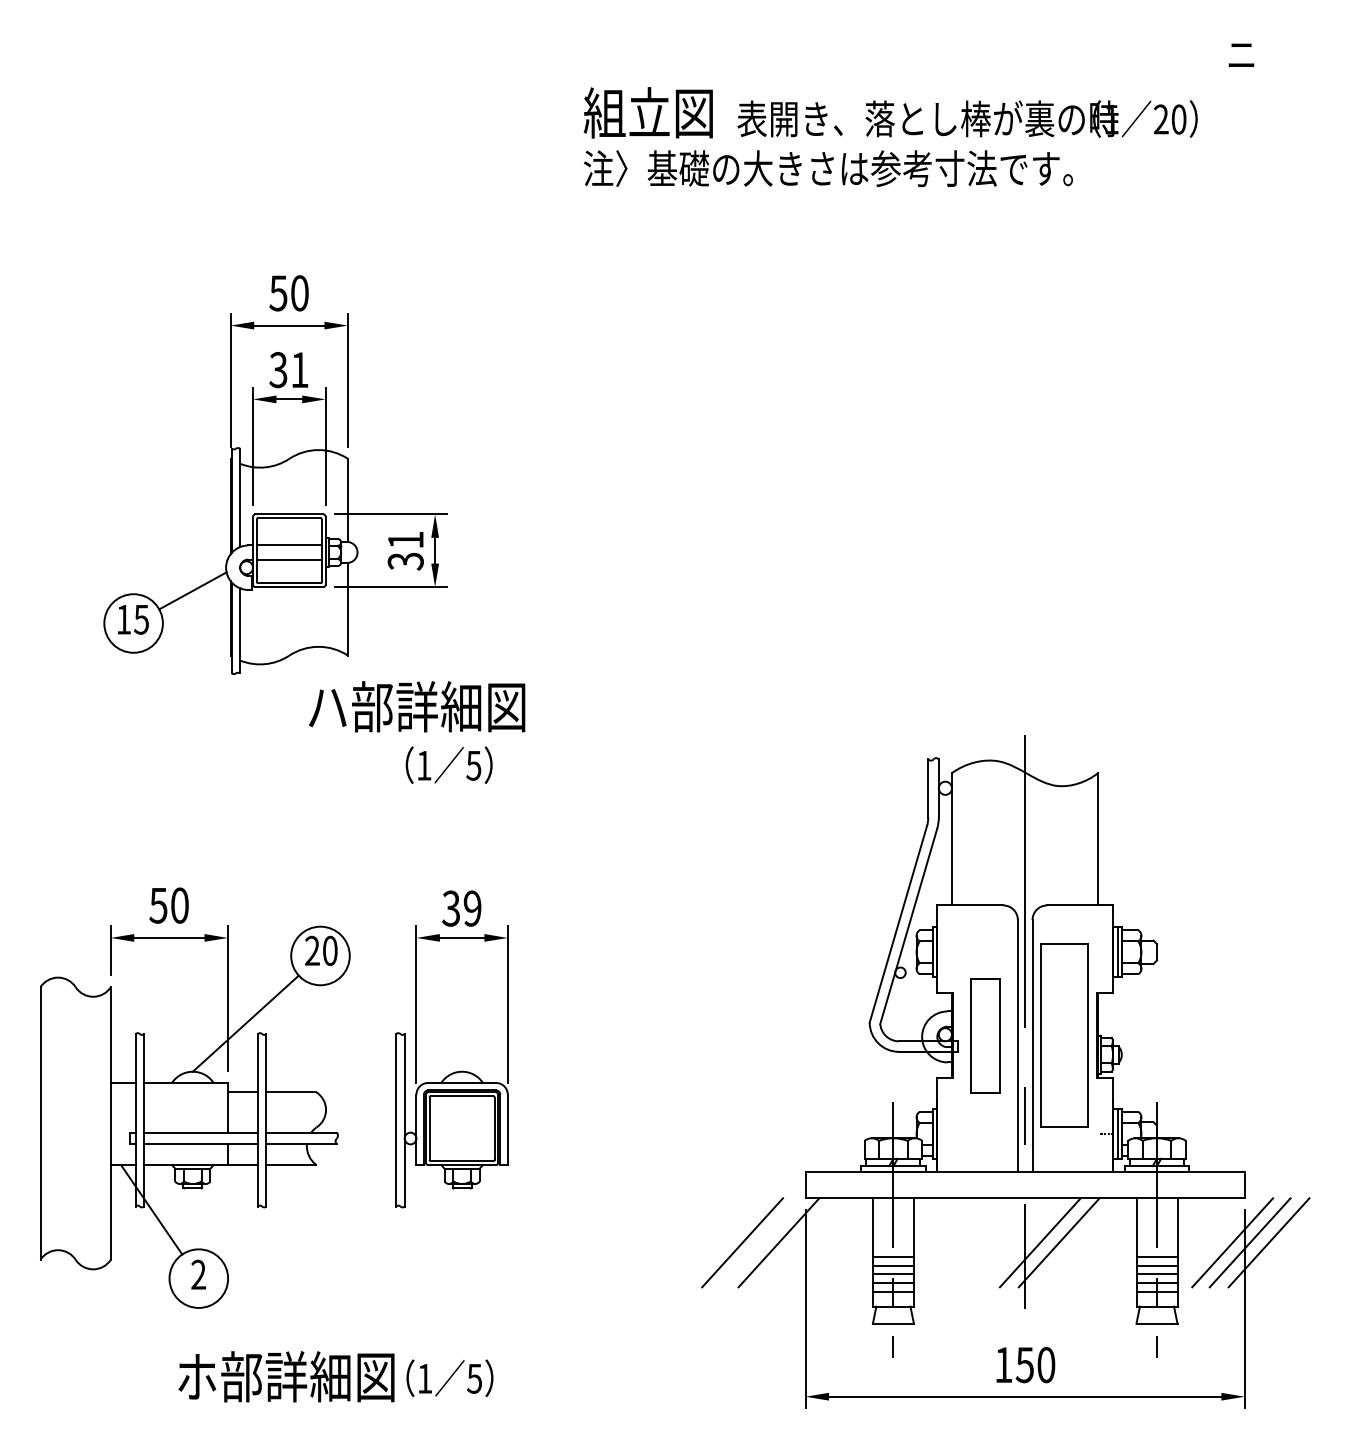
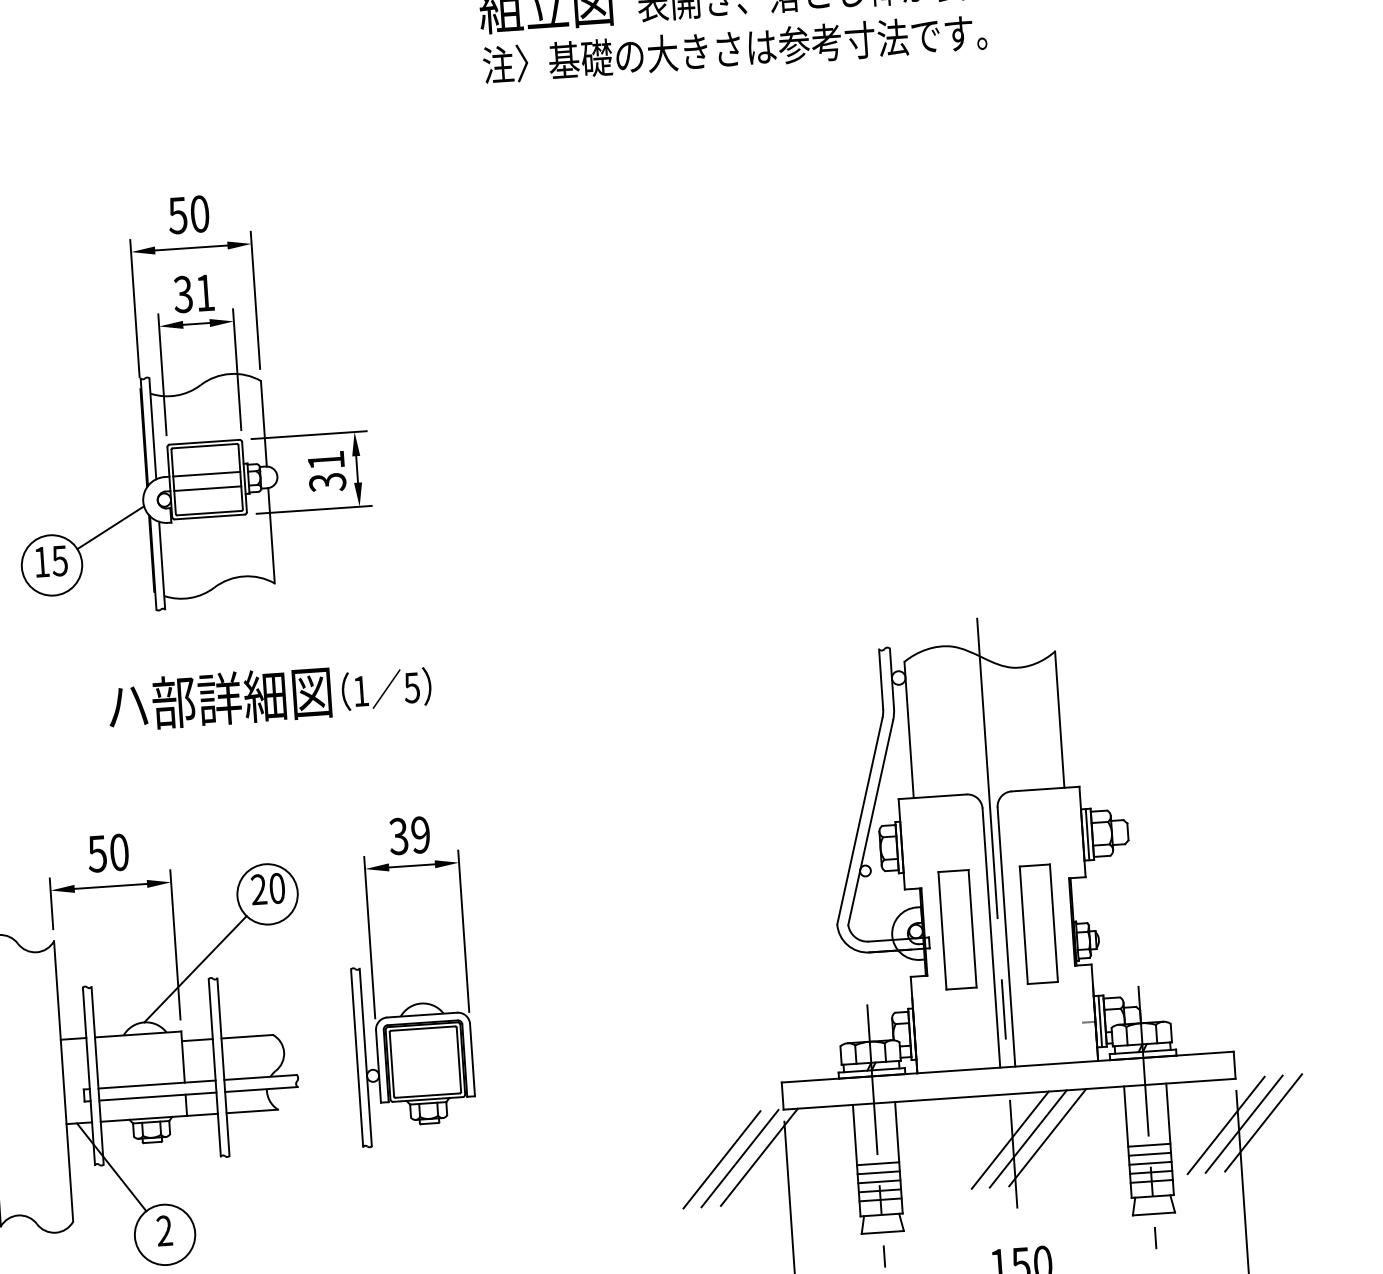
text: (417, 706) -> (220, 698), moved
part: (1064, 1035) -> (1038, 924), size x0.62
line: (759, 1242) -> (739, 1158), added
line: (1022, 1242) -> (1009, 1139), added

